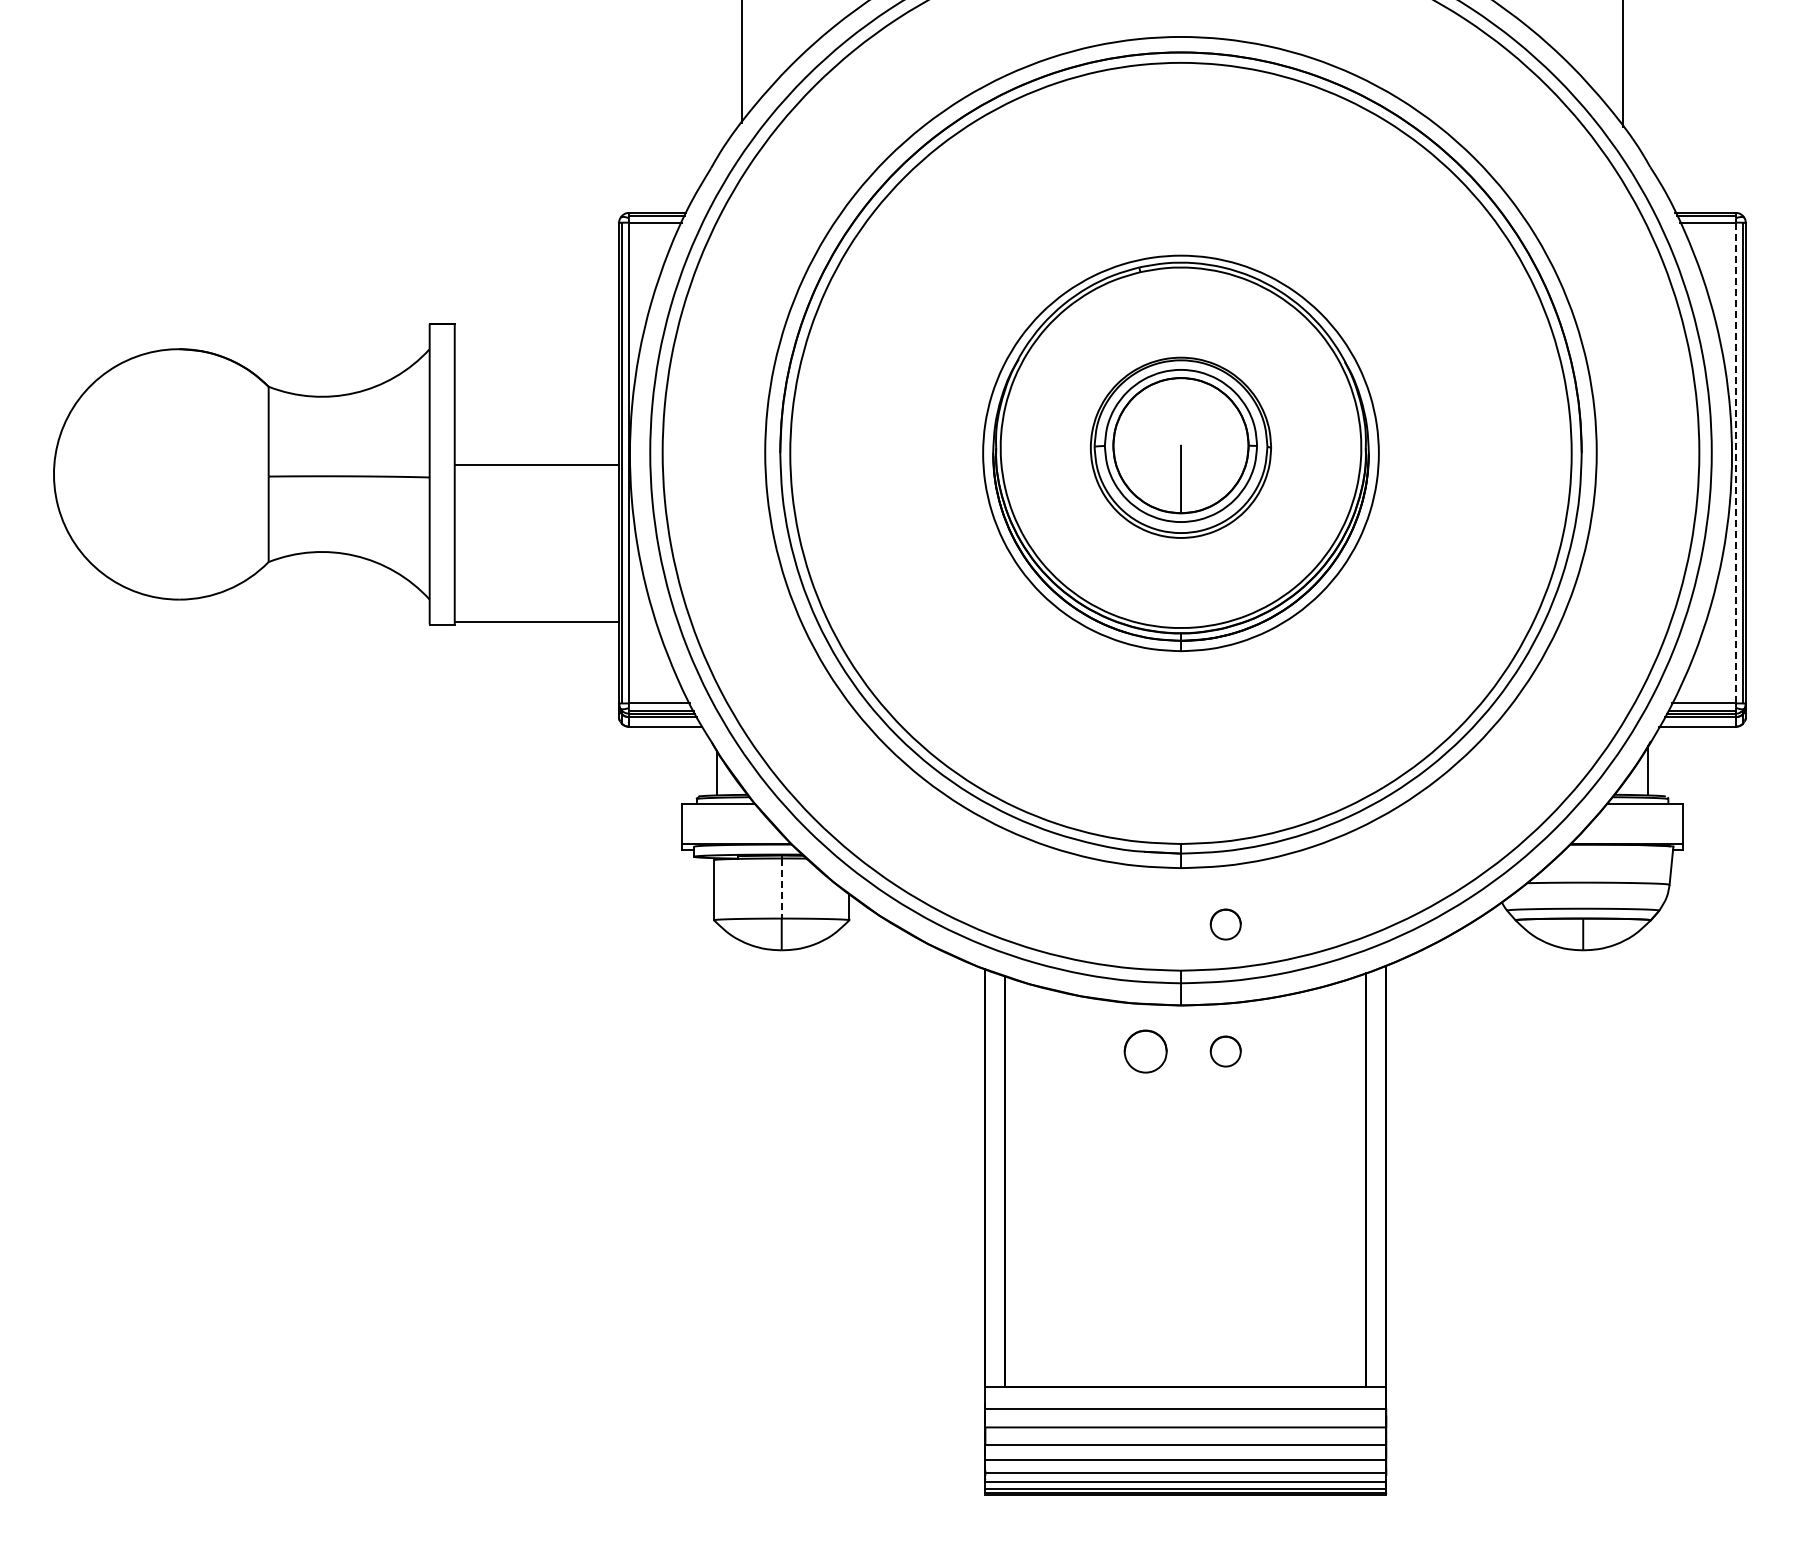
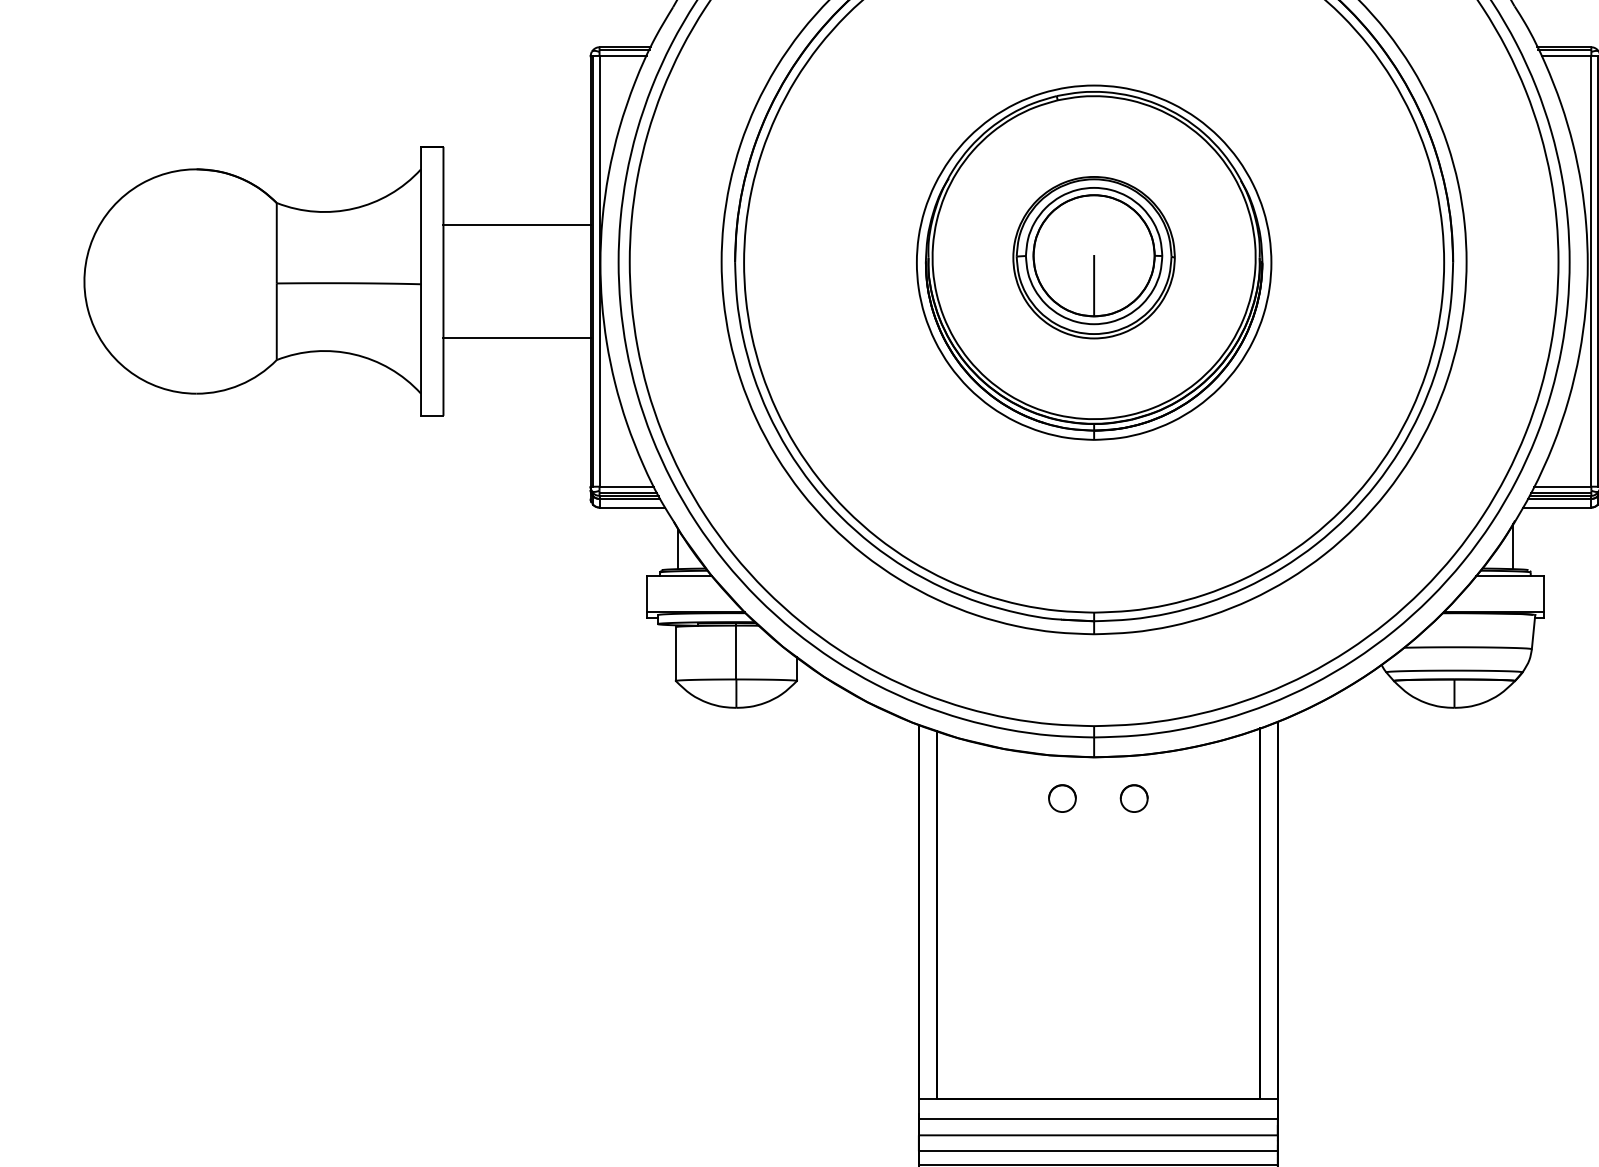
line: (1735, 463) -> (1590, 271), dashed -> solid
line: (536, 464) -> (516, 225), moved
line: (536, 622) -> (516, 338), moved
line: (781, 889) -> (736, 653), dashed -> solid
part: (1225, 924) -> (1133, 684), removed
part: (1145, 1051) -> (1062, 798), size x0.71

